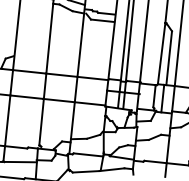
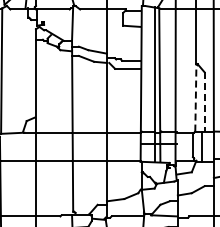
line: (161, 53) -> (195, 97), solid -> dashed
line: (169, 57) -> (204, 101), solid -> dashed

